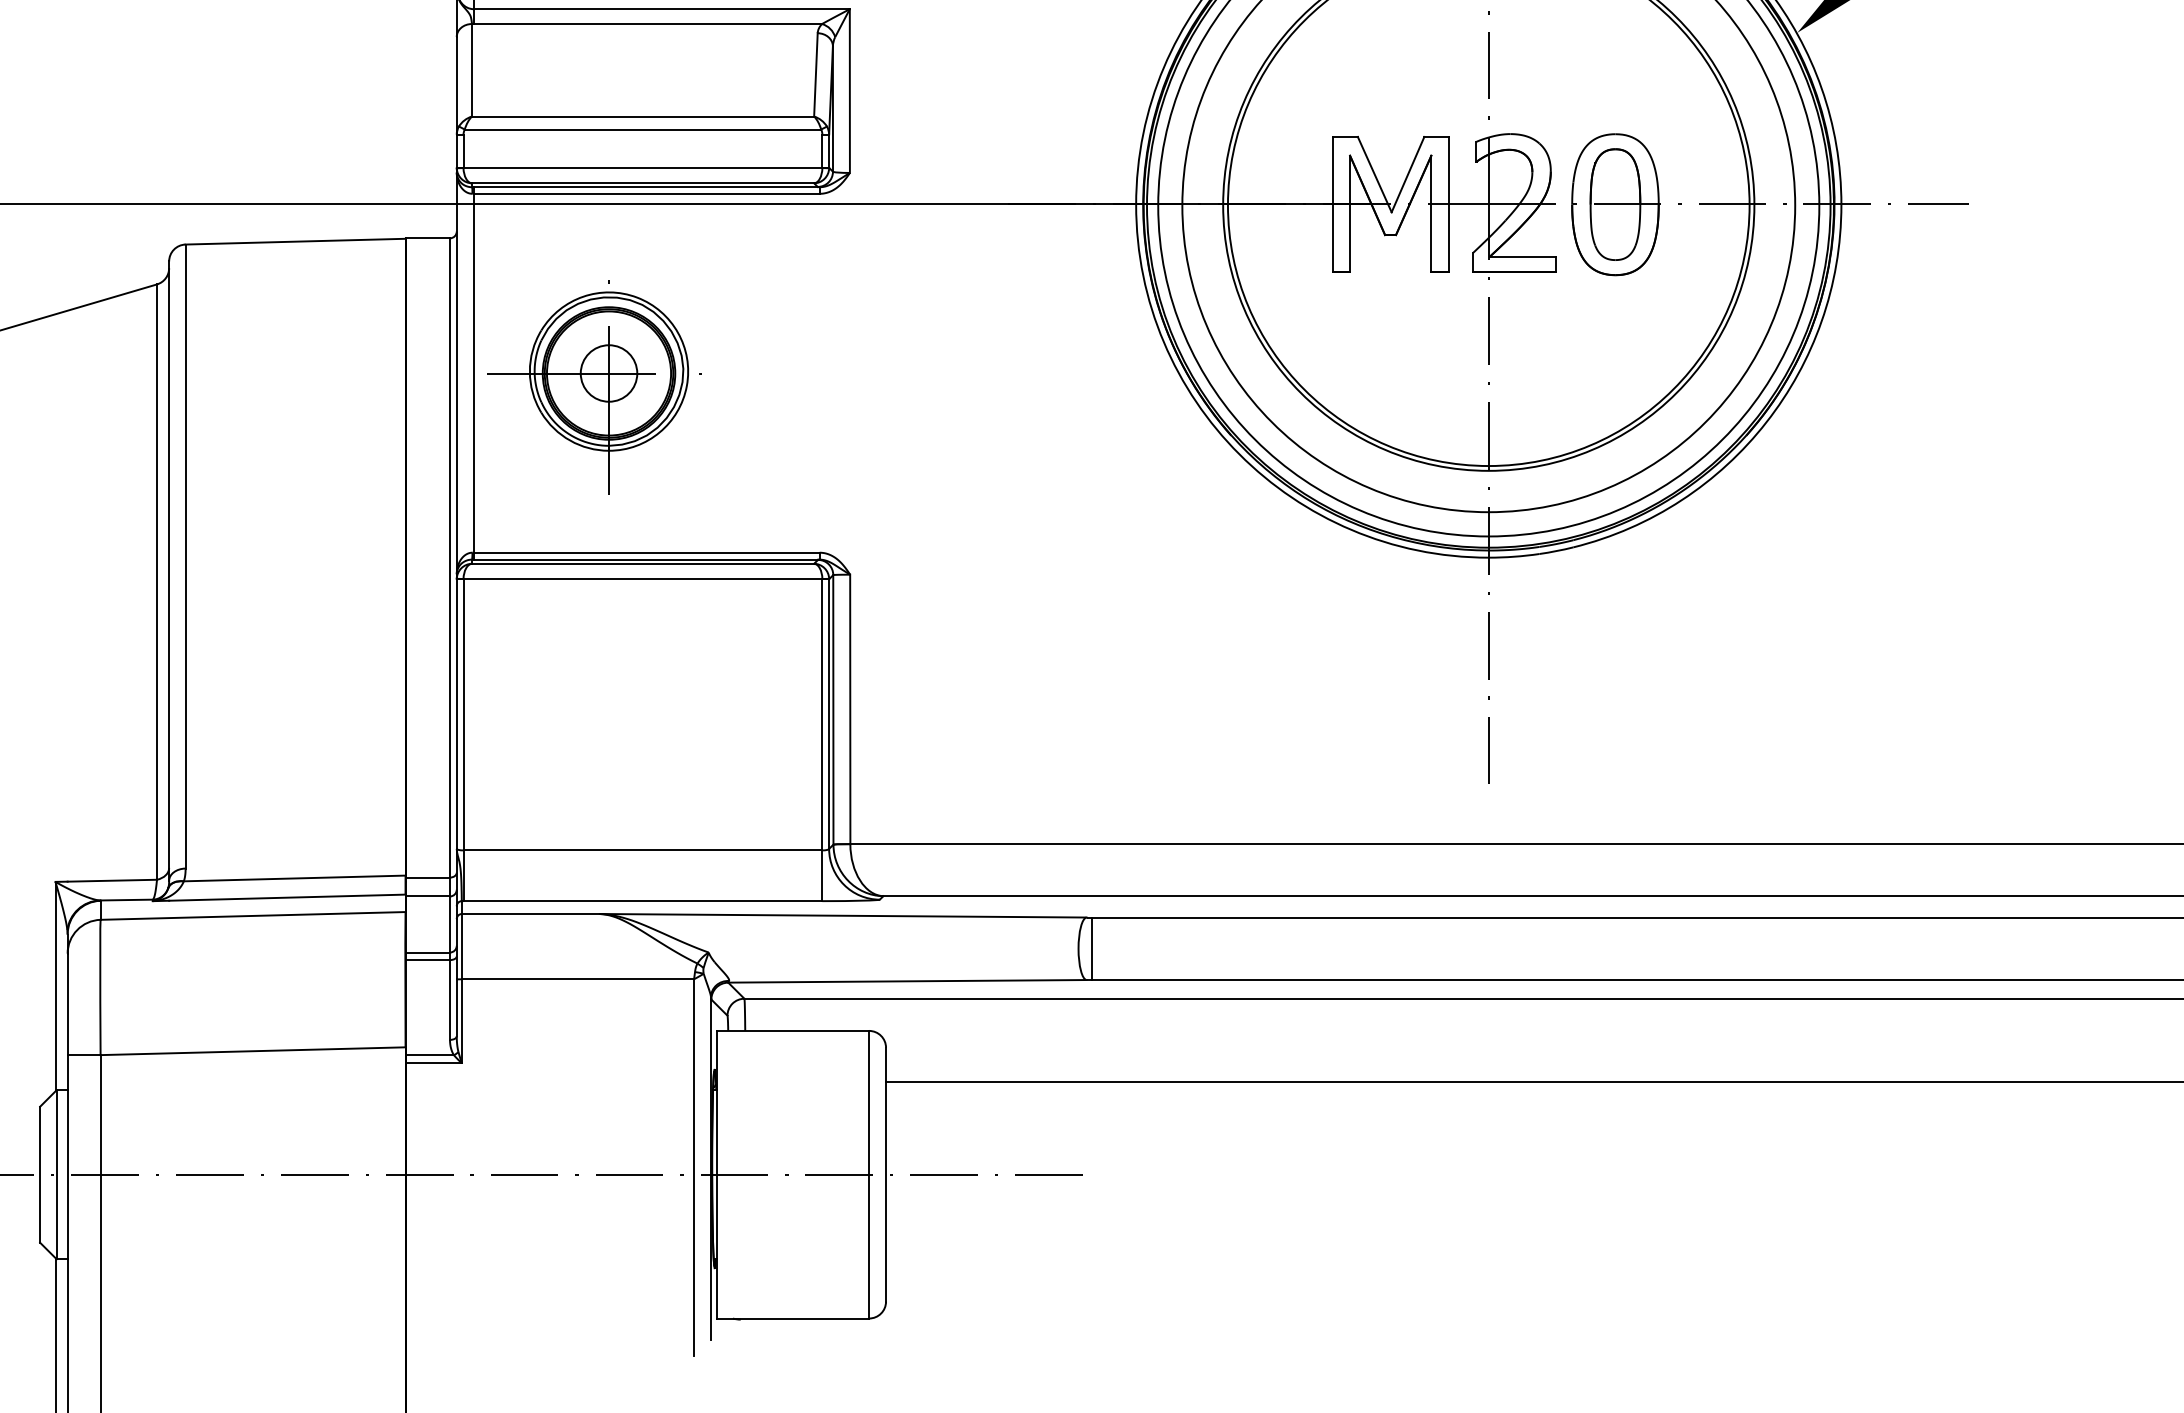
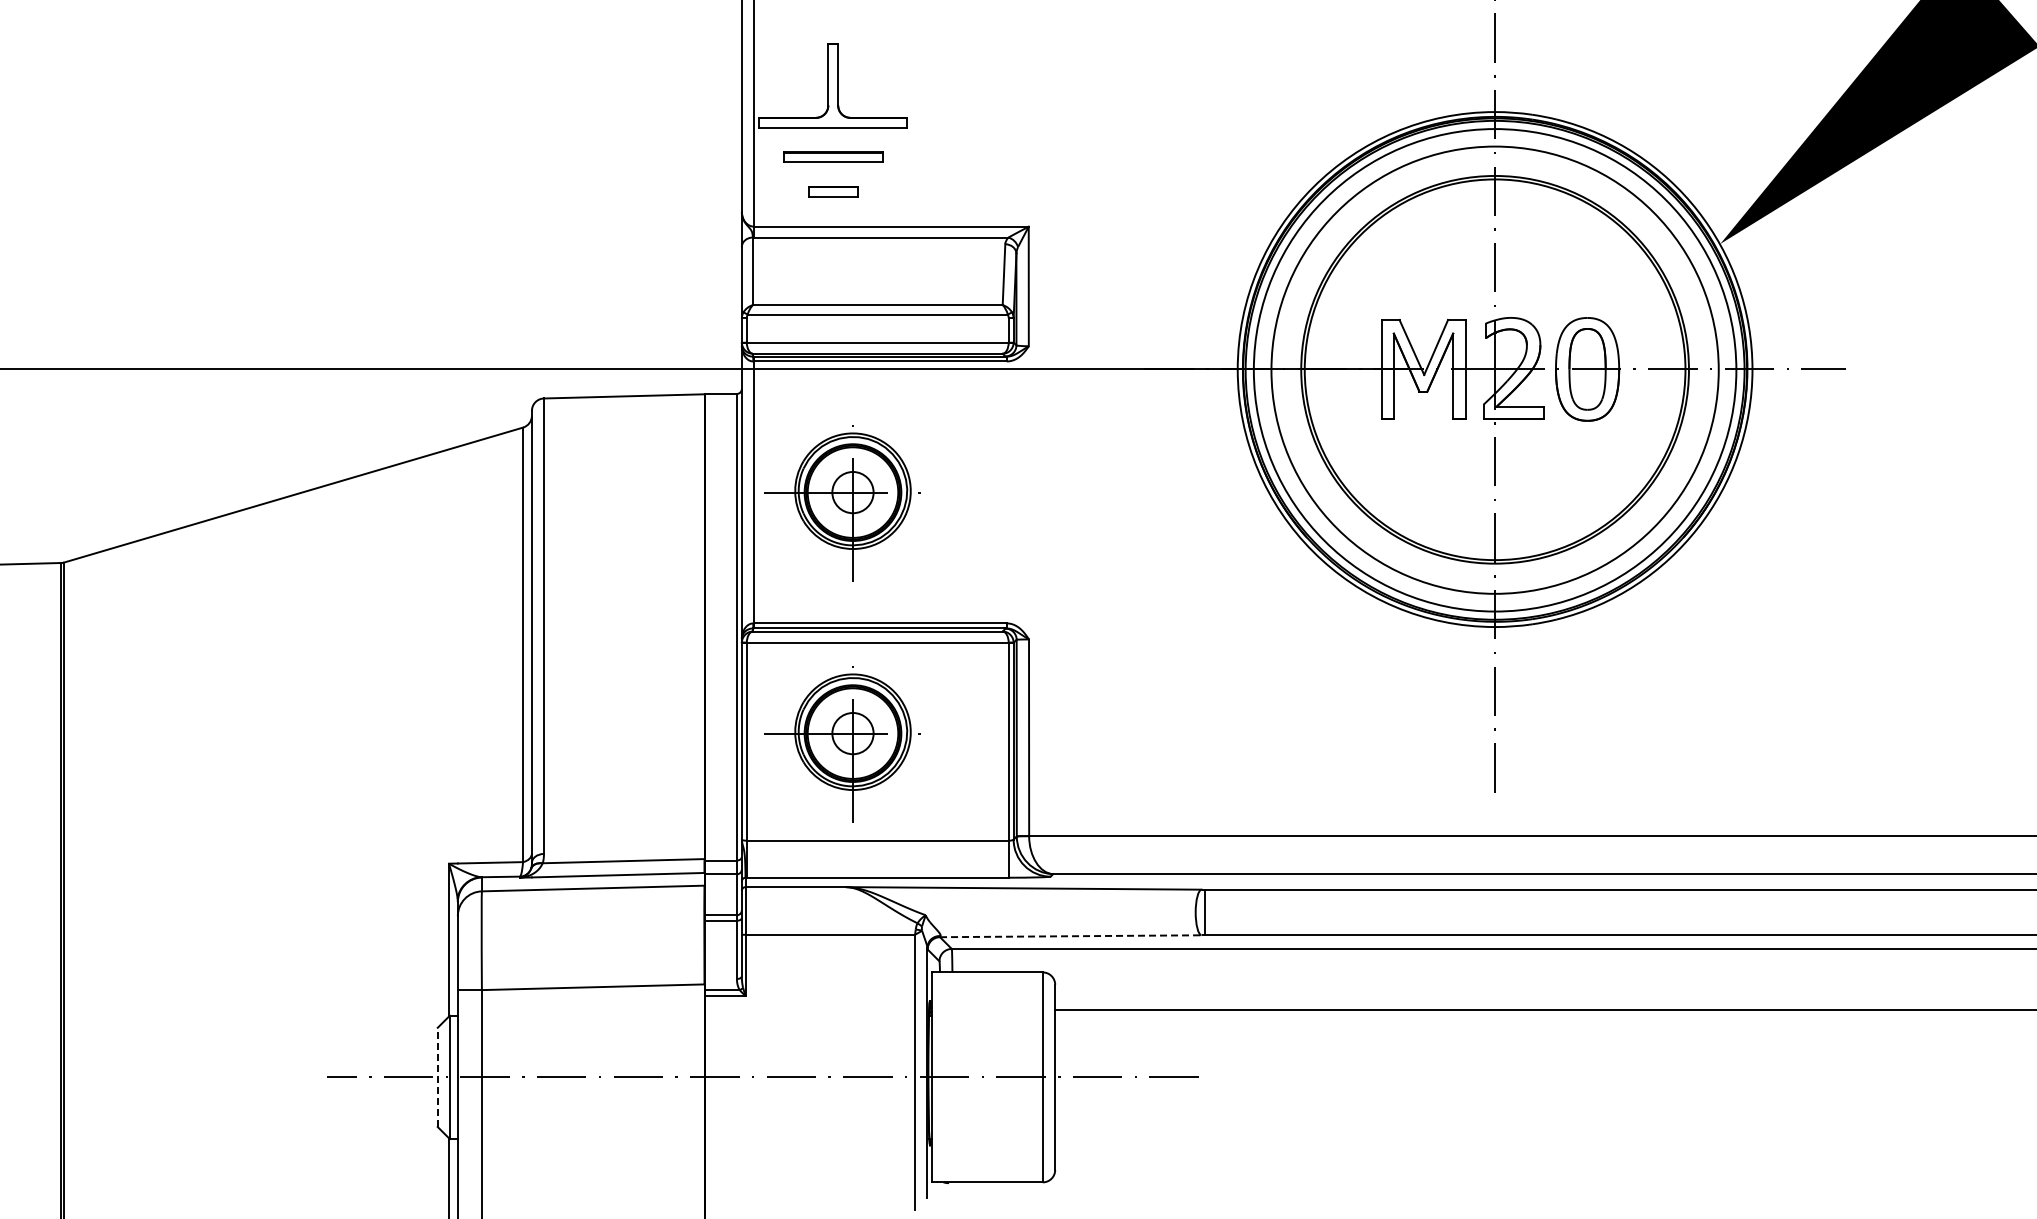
part: (594, 718) -> (842, 744), added
line: (907, 981) -> (1070, 936), solid -> dashed
line: (39, 1174) -> (437, 1077), solid -> dashed

